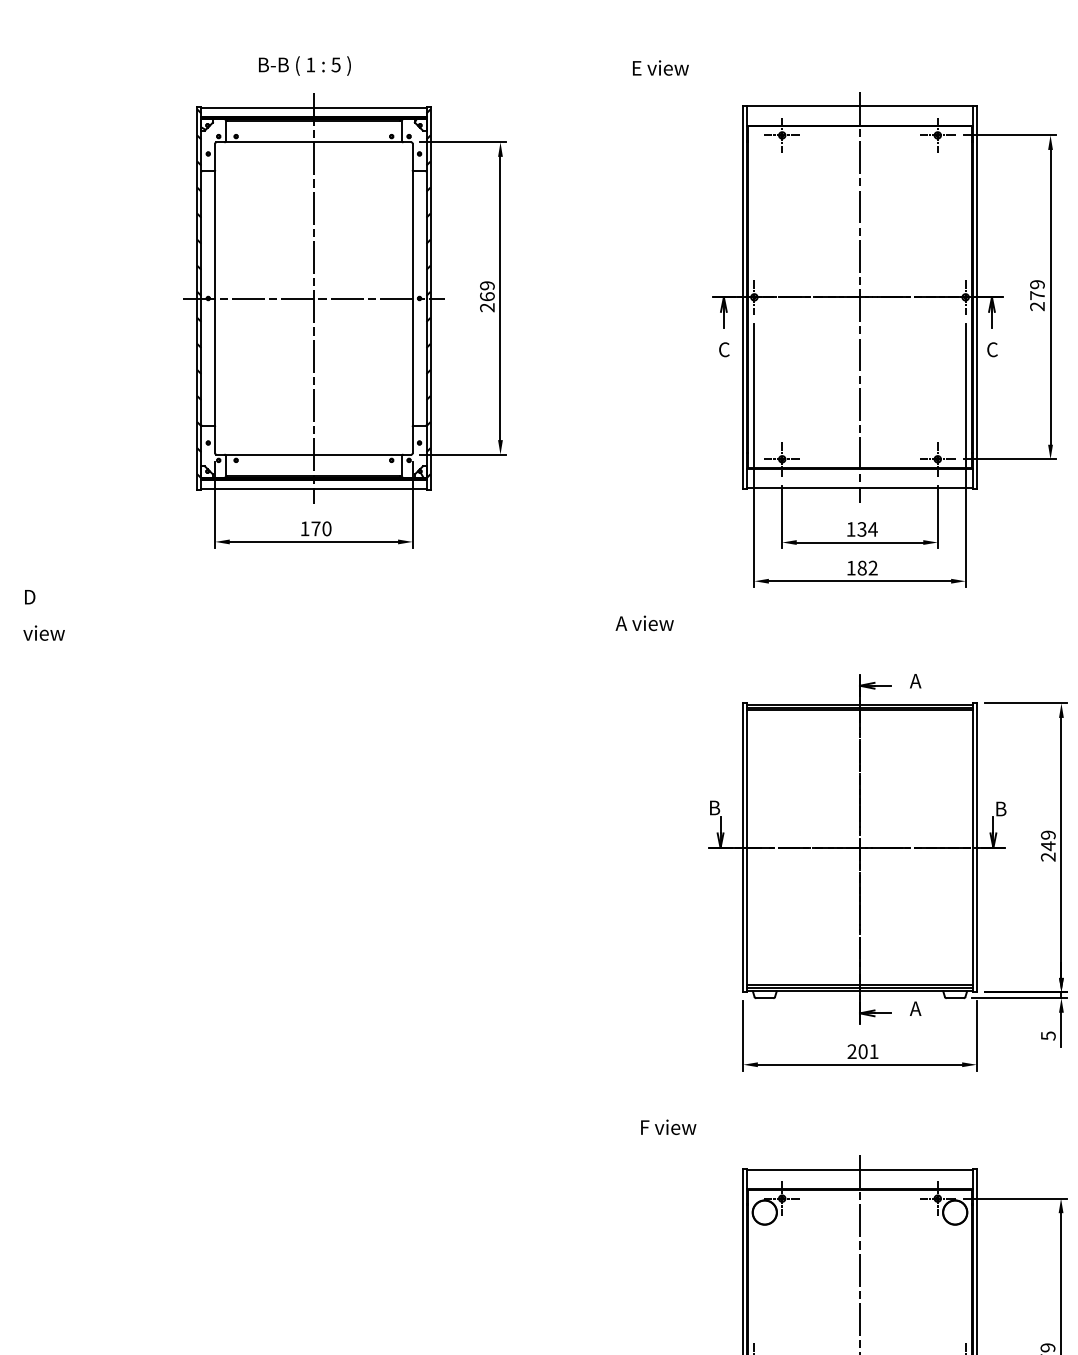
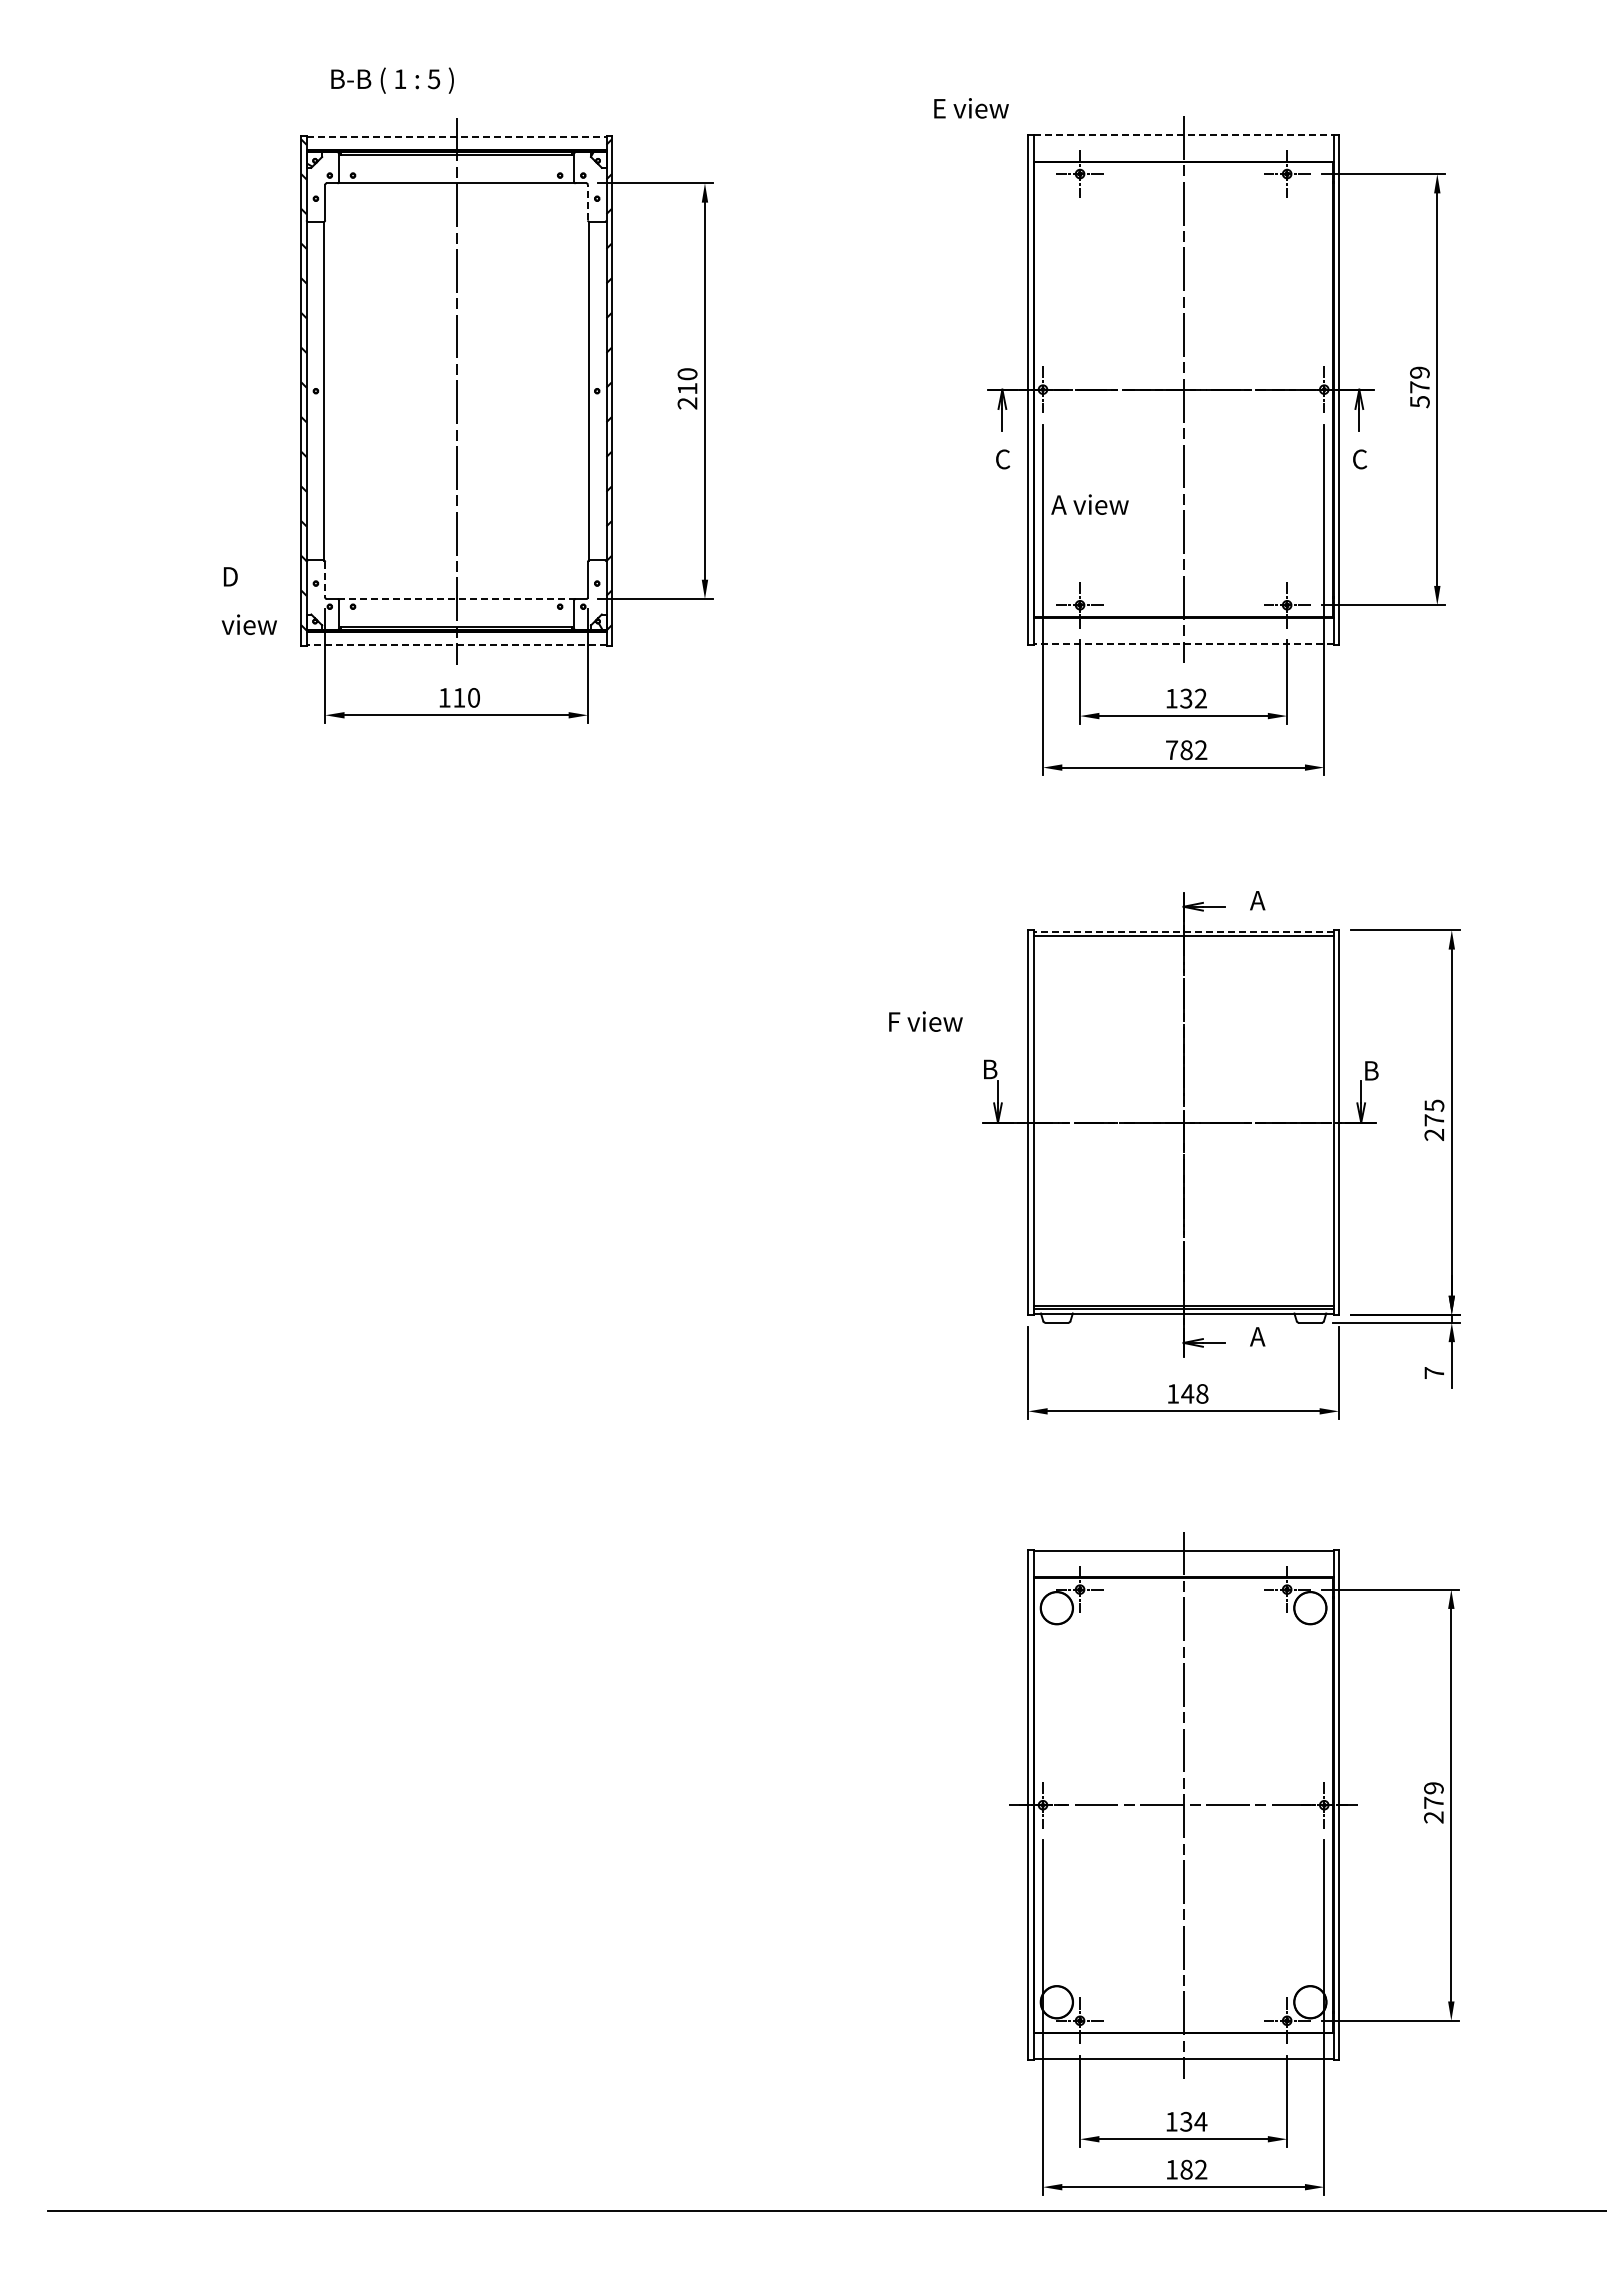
text: (304, 65) -> (392, 80), moved
text: (660, 68) -> (971, 108), moved
line: (859, 106) -> (1183, 135), solid -> dashed
line: (313, 107) -> (456, 136), solid -> dashed
line: (412, 156) -> (587, 202), solid -> dashed
text: (487, 291) -> (687, 381), 269 -> 210
line: (313, 298) -> (456, 391), removed
text: (1037, 307) -> (1419, 402), 279 -> 579
line: (215, 439) -> (325, 579), solid -> dashed
line: (313, 454) -> (456, 599), solid -> dashed
line: (859, 488) -> (1183, 643), solid -> dashed
line: (313, 489) -> (456, 645), solid -> dashed
text: (316, 528) -> (459, 697), 170 -> 110
text: (872, 529) -> (1200, 698), 134 -> 132
text: (851, 567) -> (1172, 749), 182 -> 782
text: (43, 614) -> (248, 600), moved
text: (644, 623) -> (1089, 504), moved
line: (859, 704) -> (1183, 931), solid -> dashed
line: (859, 710) -> (1183, 939), removed
text: (1048, 840) -> (1434, 1112), 249 -> 275
text: (1048, 1036) -> (1434, 1373), 5 -> 7
text: (862, 1051) -> (1187, 1393), 201 -> 148
text: (668, 1127) -> (925, 1021), moved

